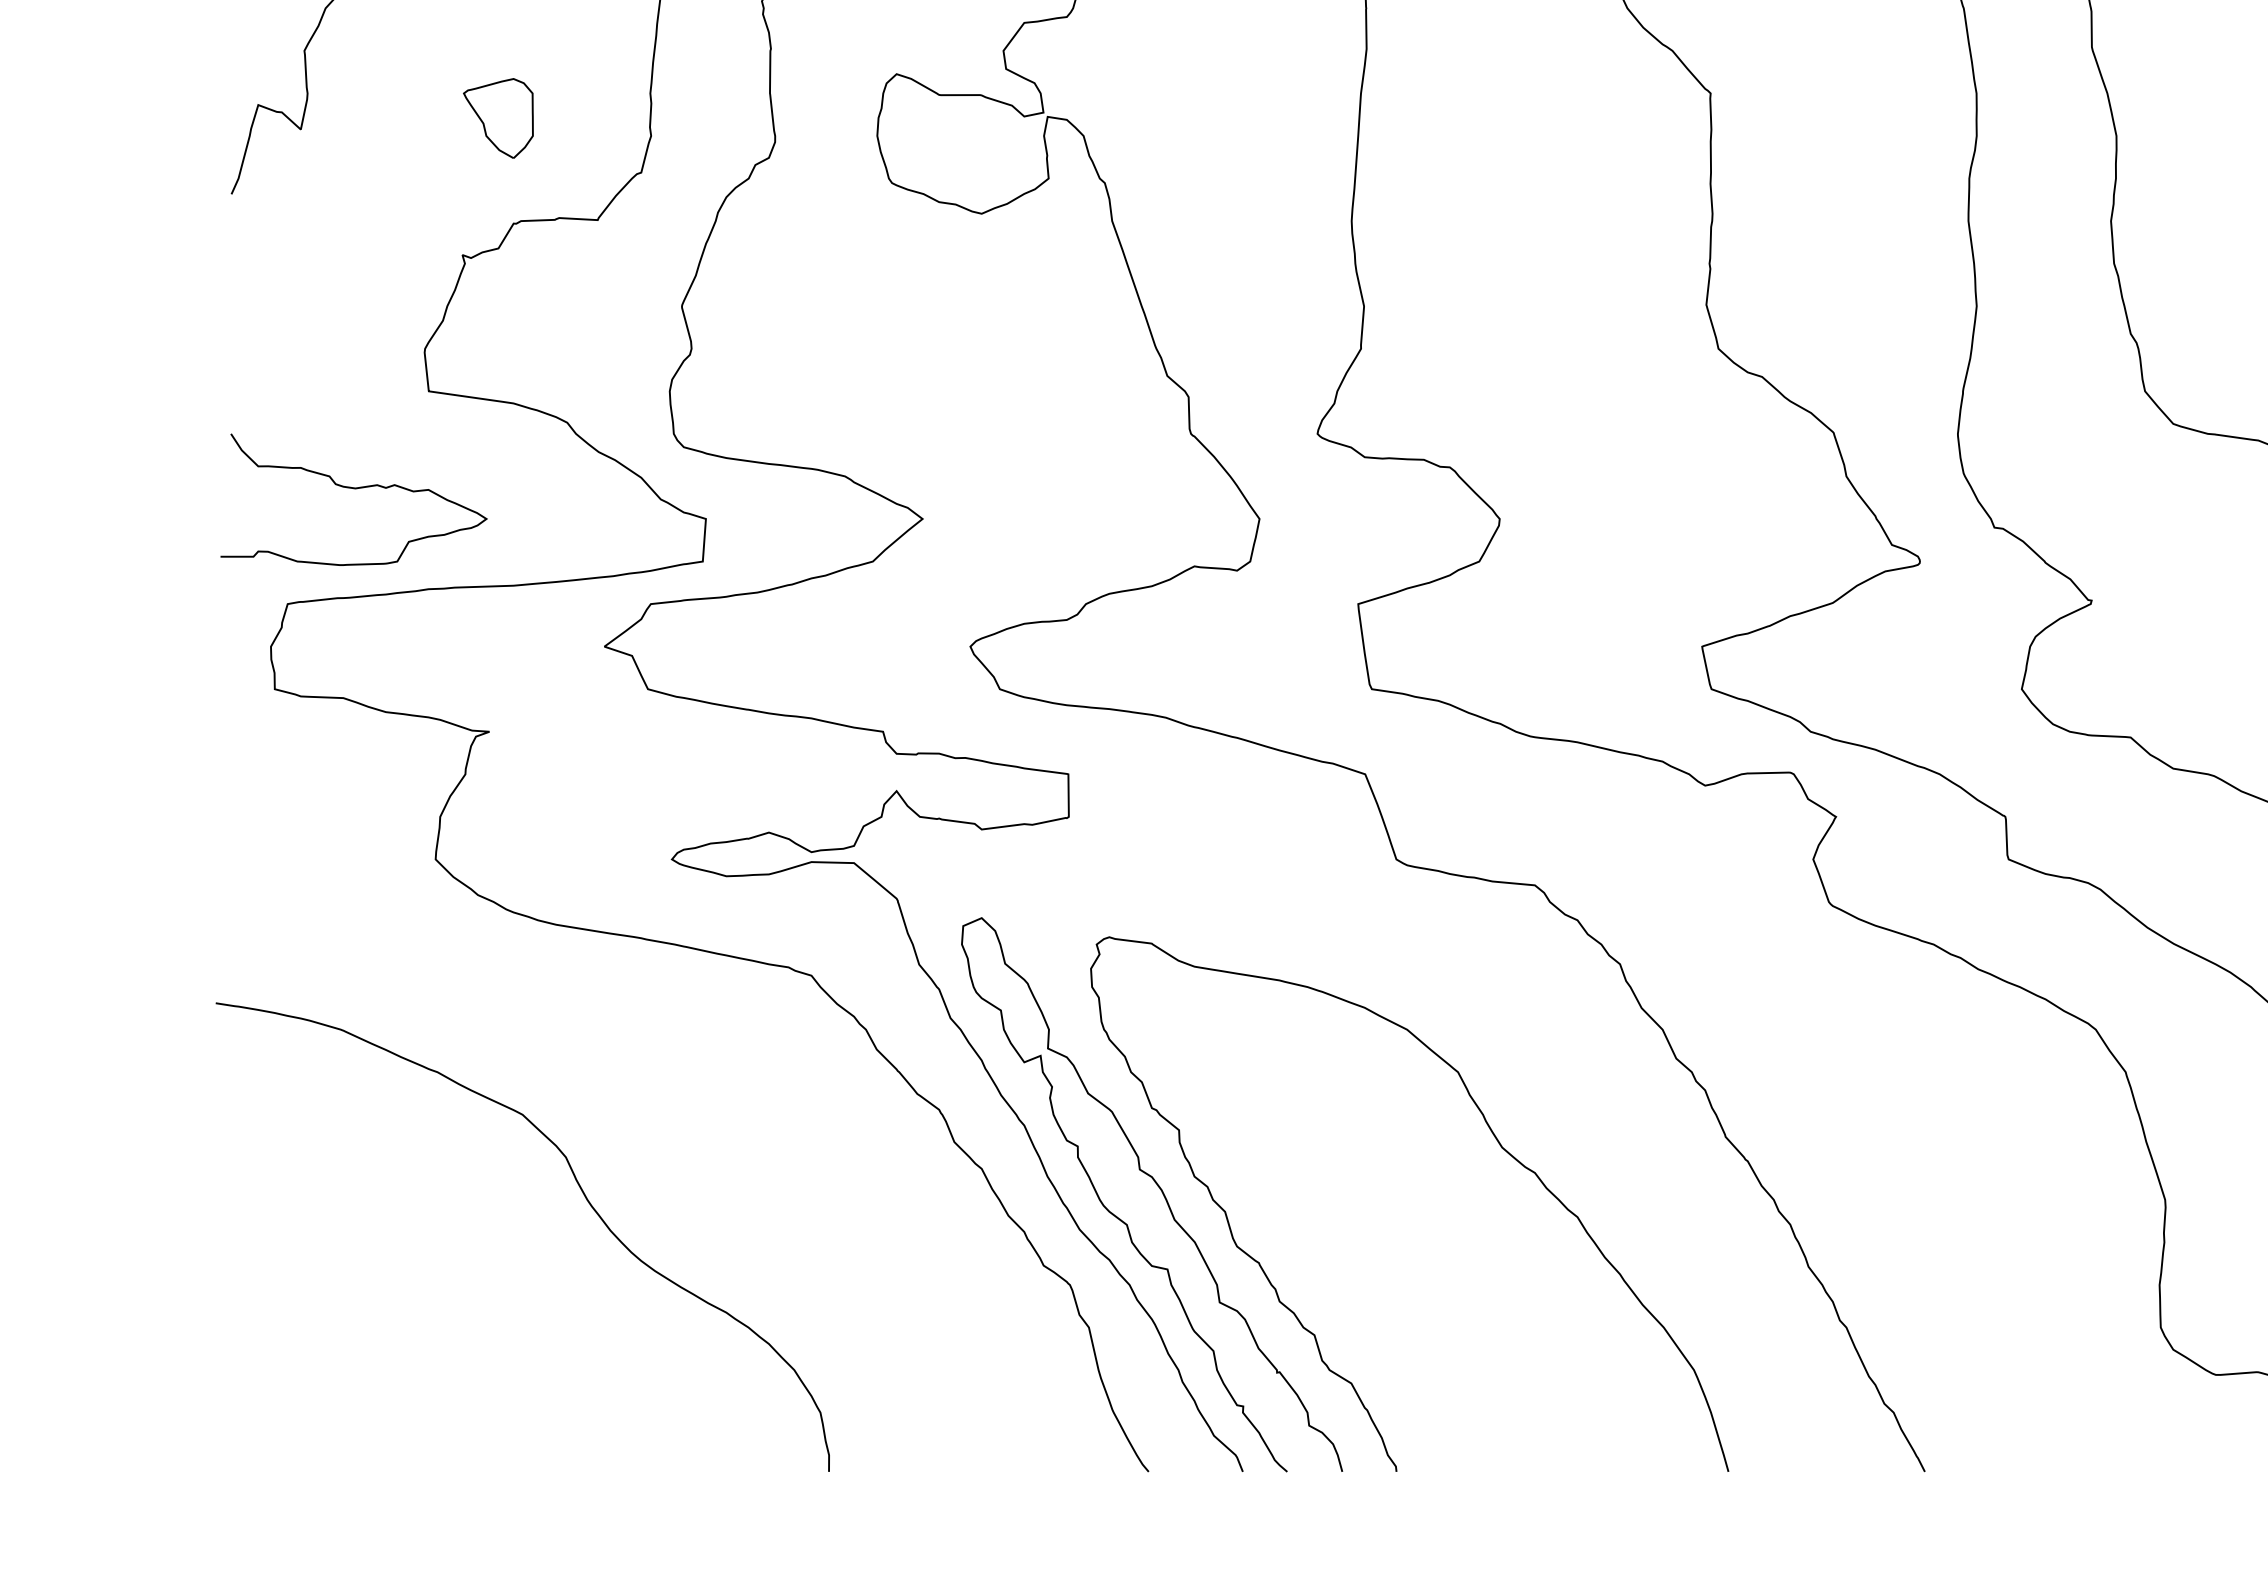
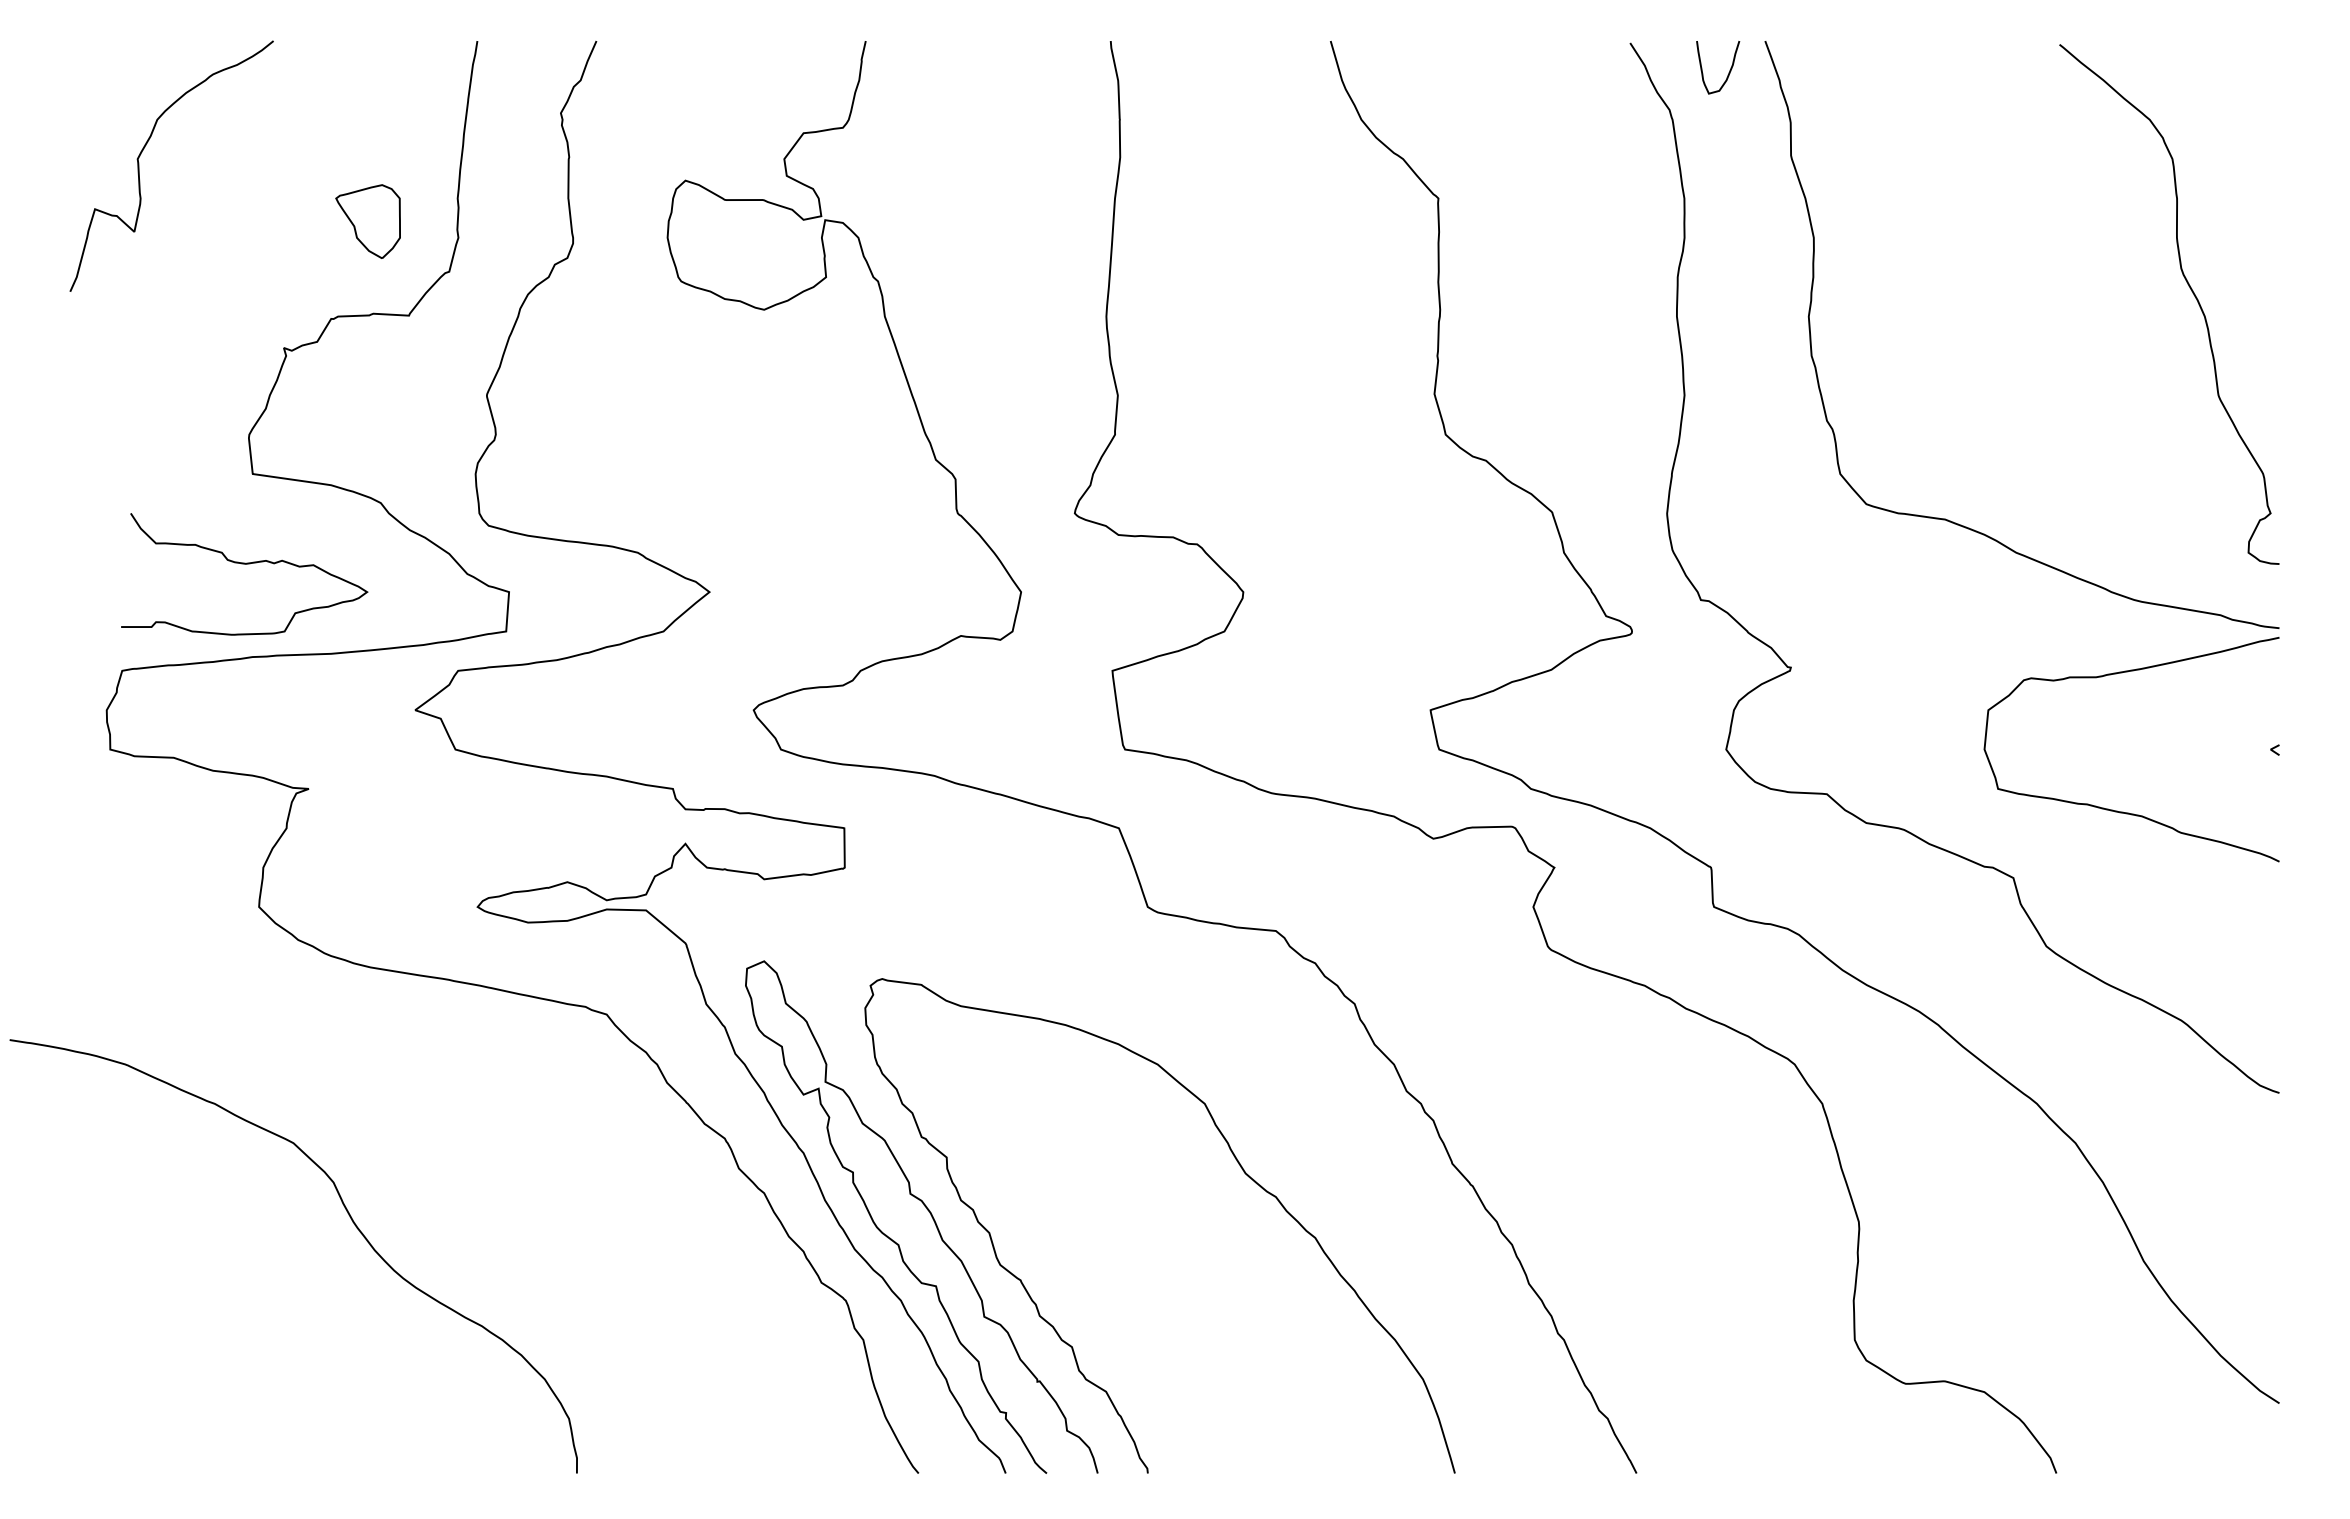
part: (497, 118) -> (367, 221), moved
curve: (353, 489) -> (244, 564), moved
curve: (586, 1200) -> (352, 1222), moved

